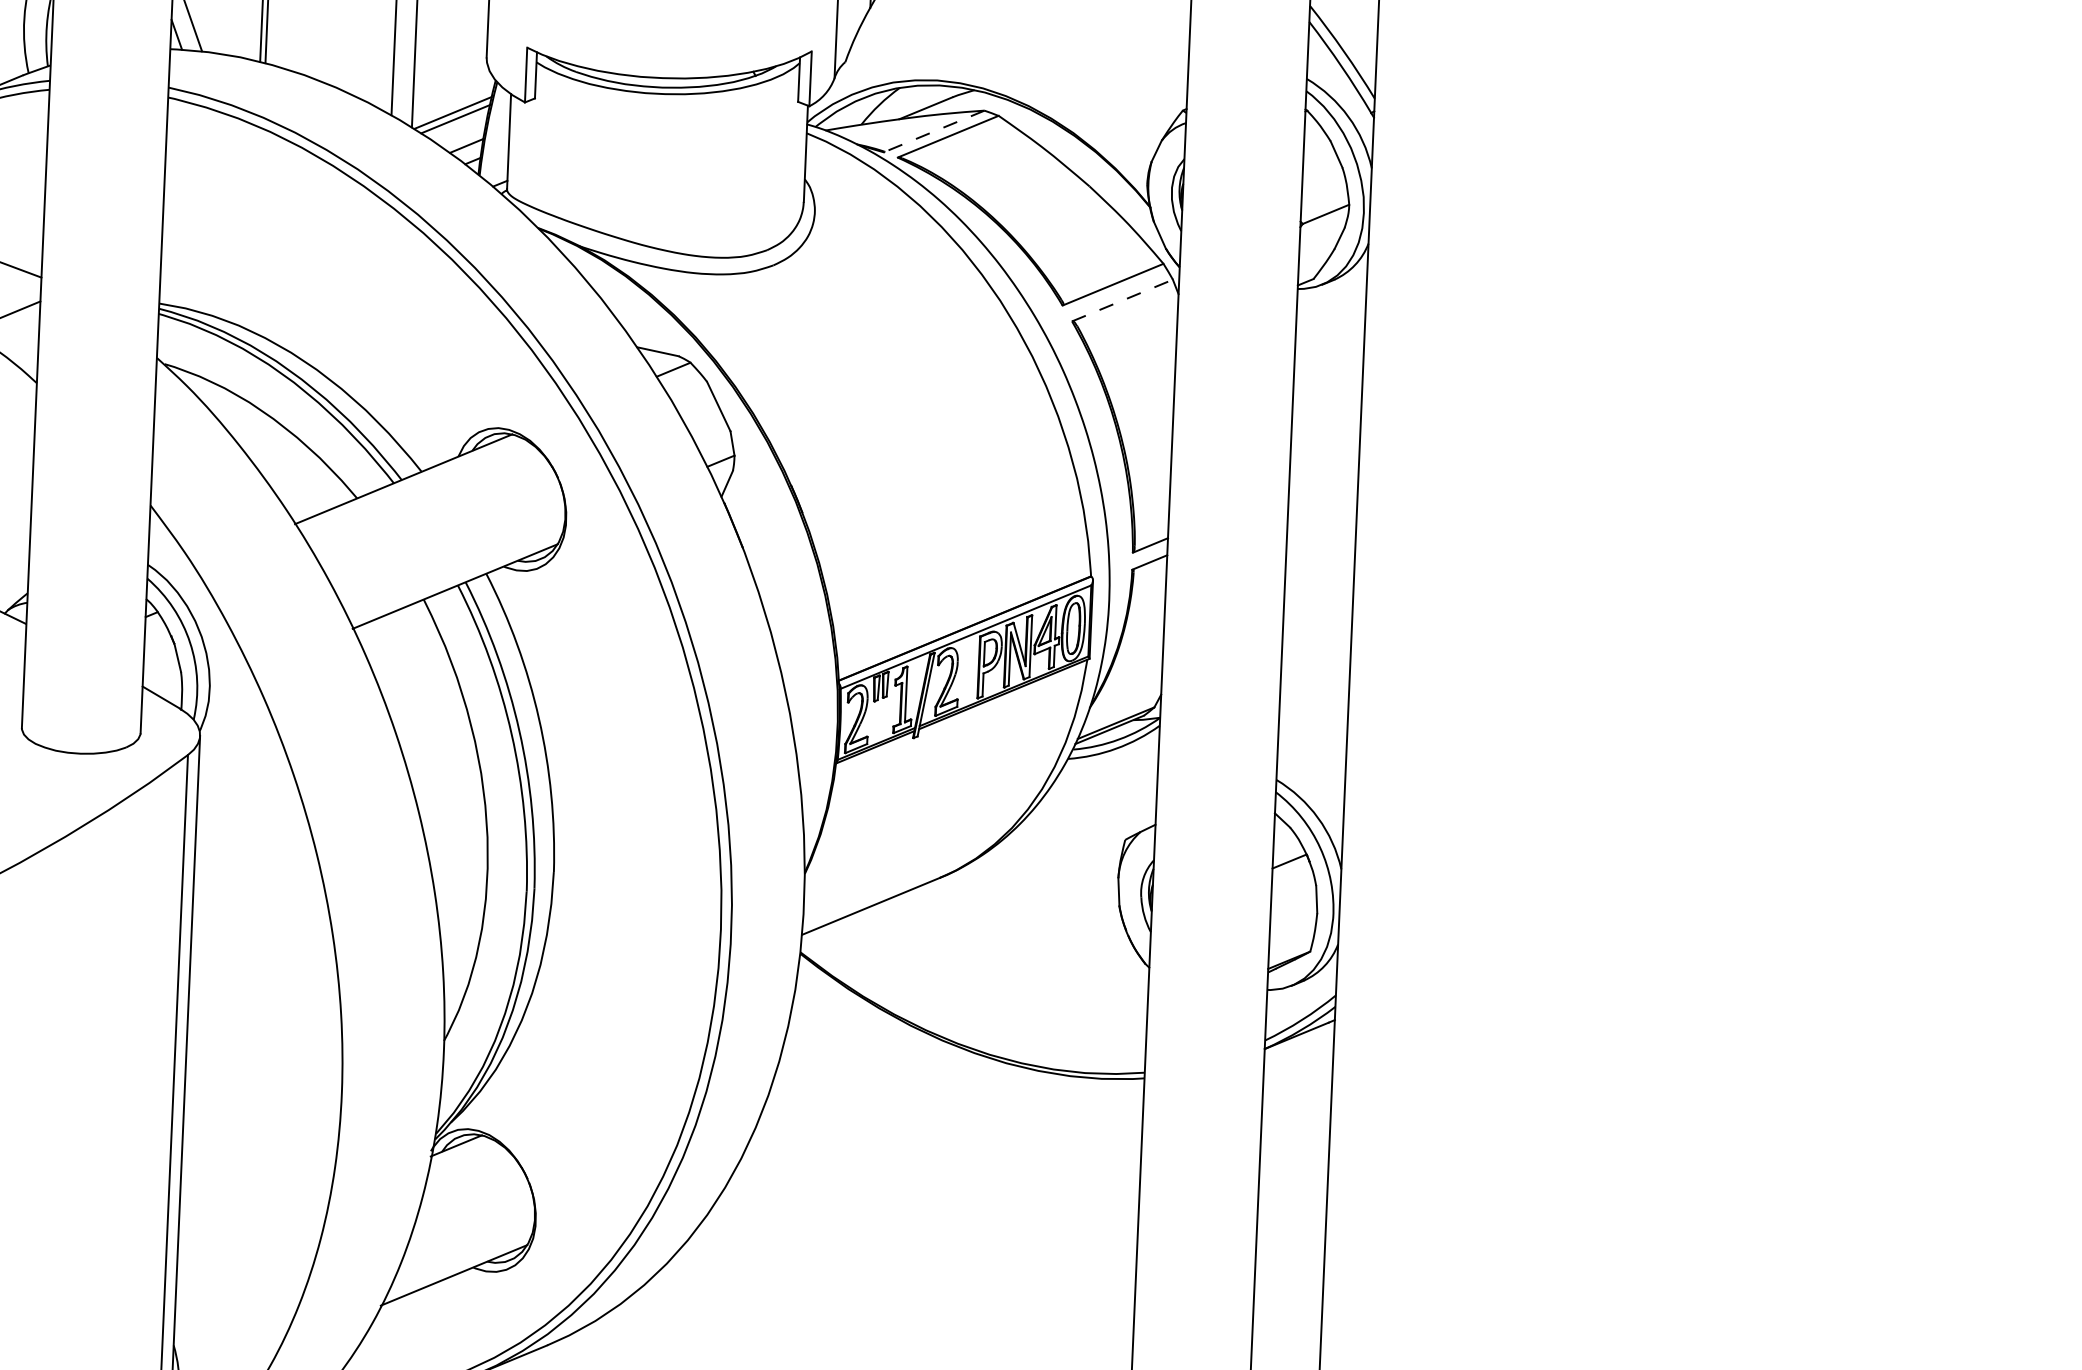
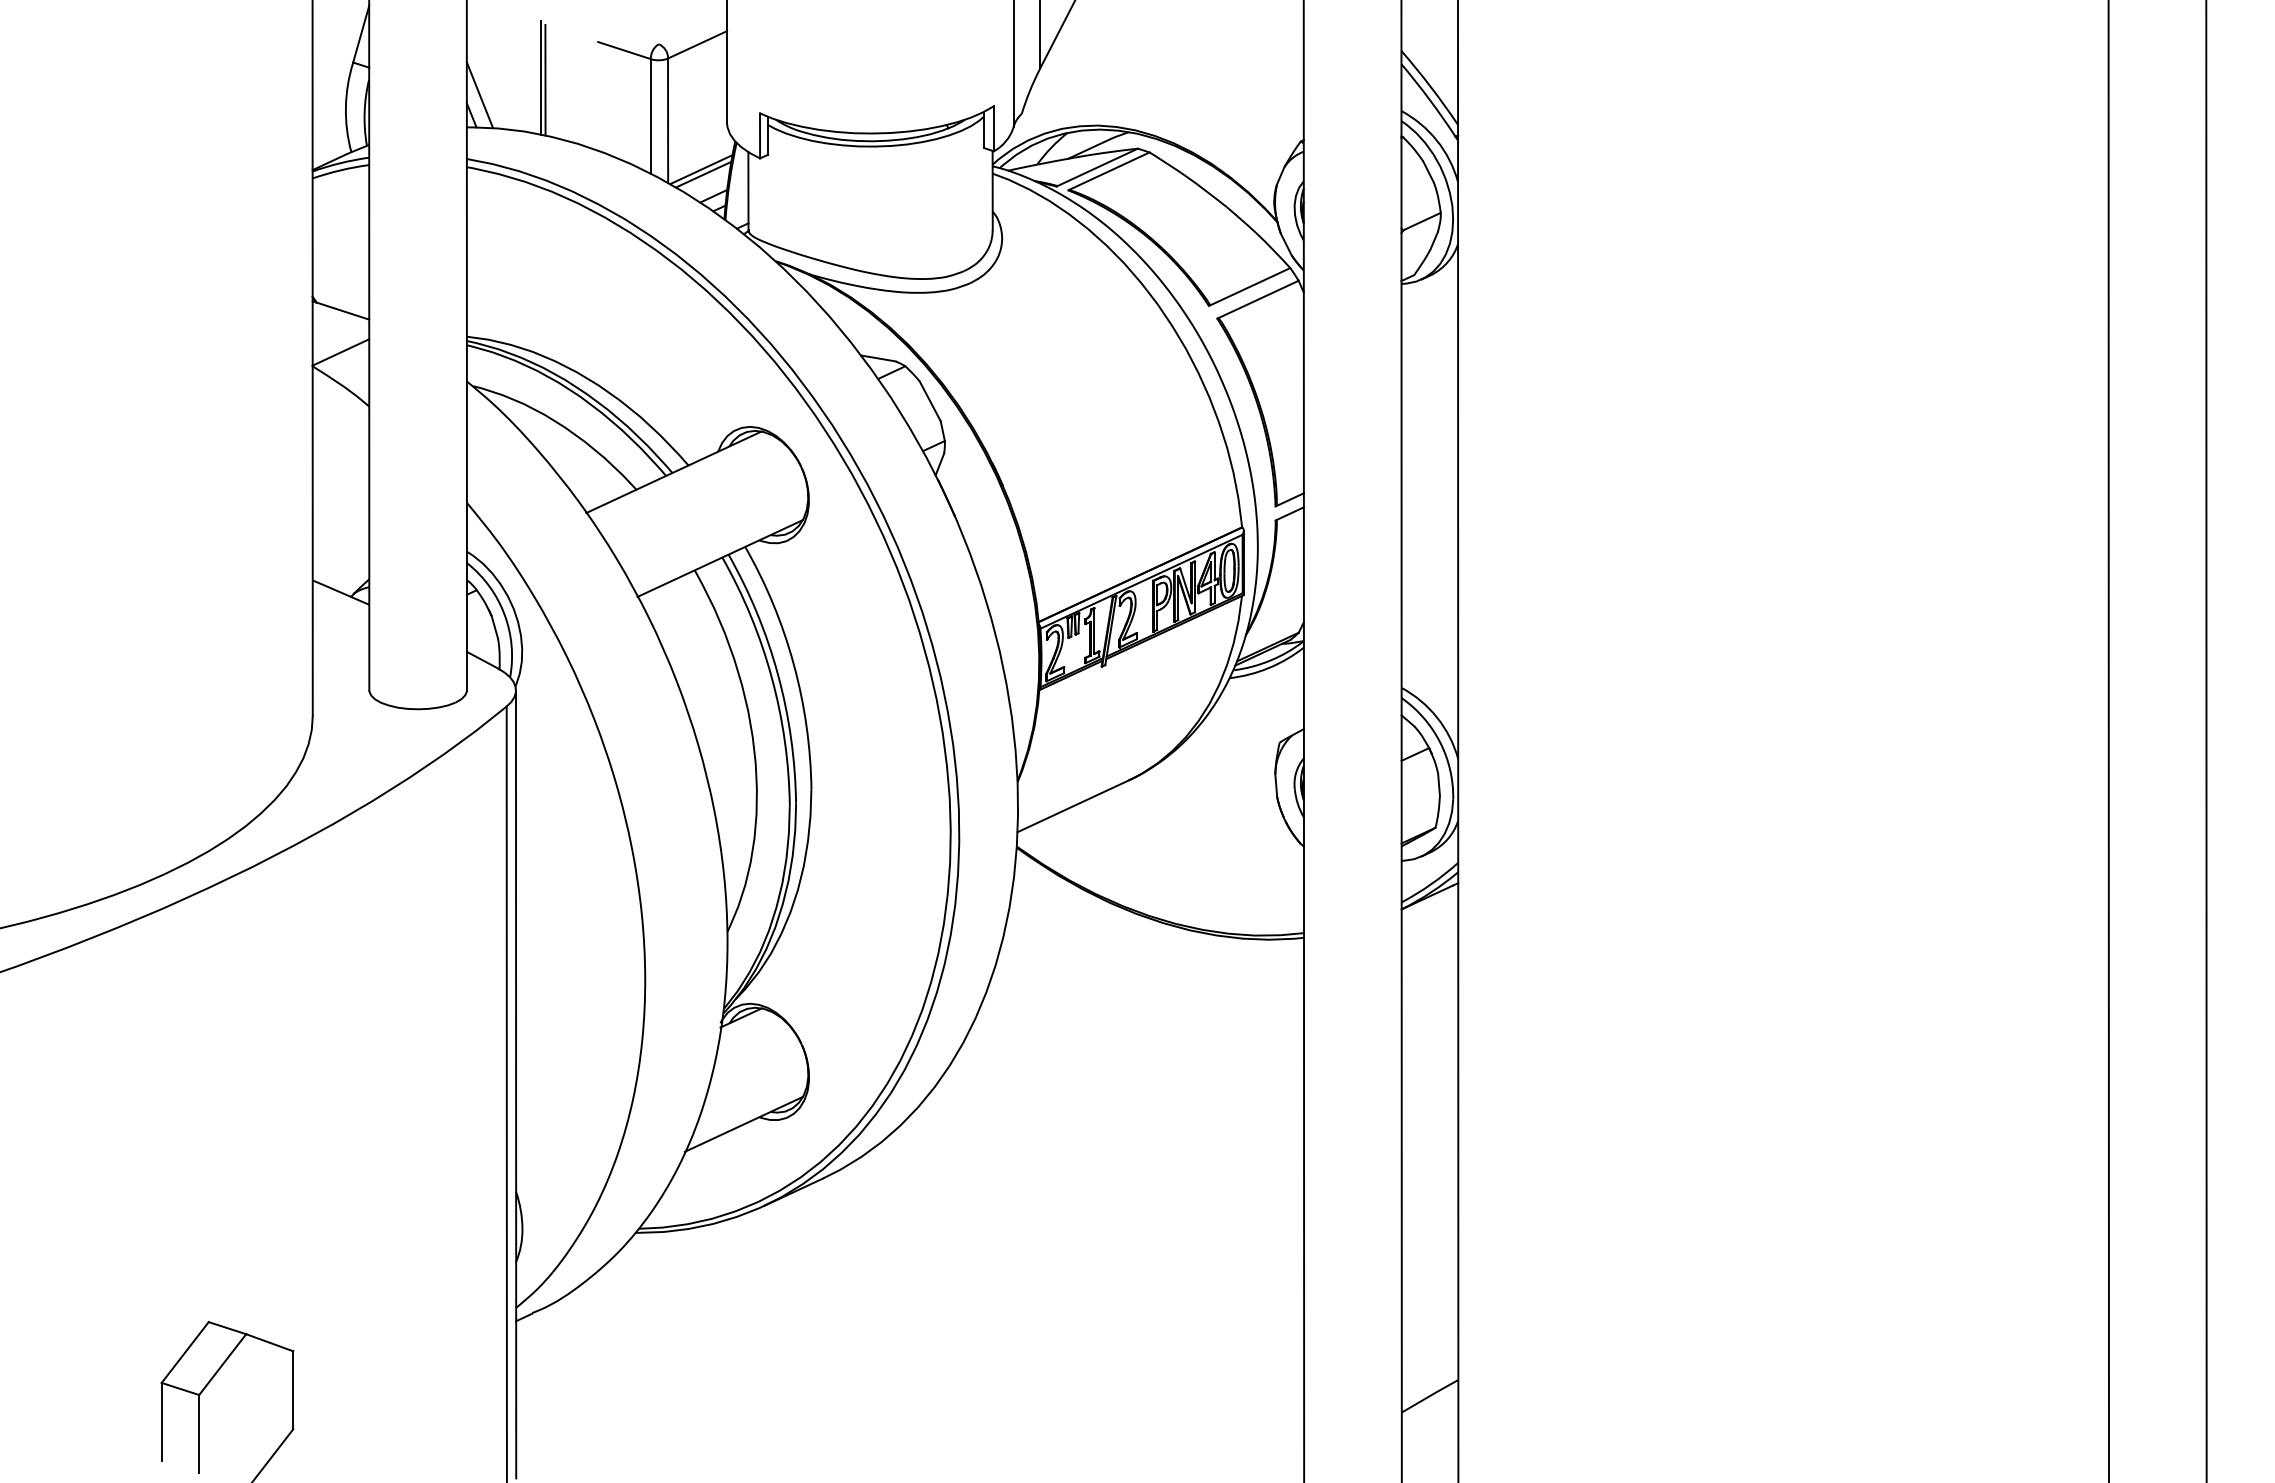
line: (934, 131) -> (1097, 167), dashed -> solid
line: (1121, 300) -> (1257, 299), dashed -> solid

